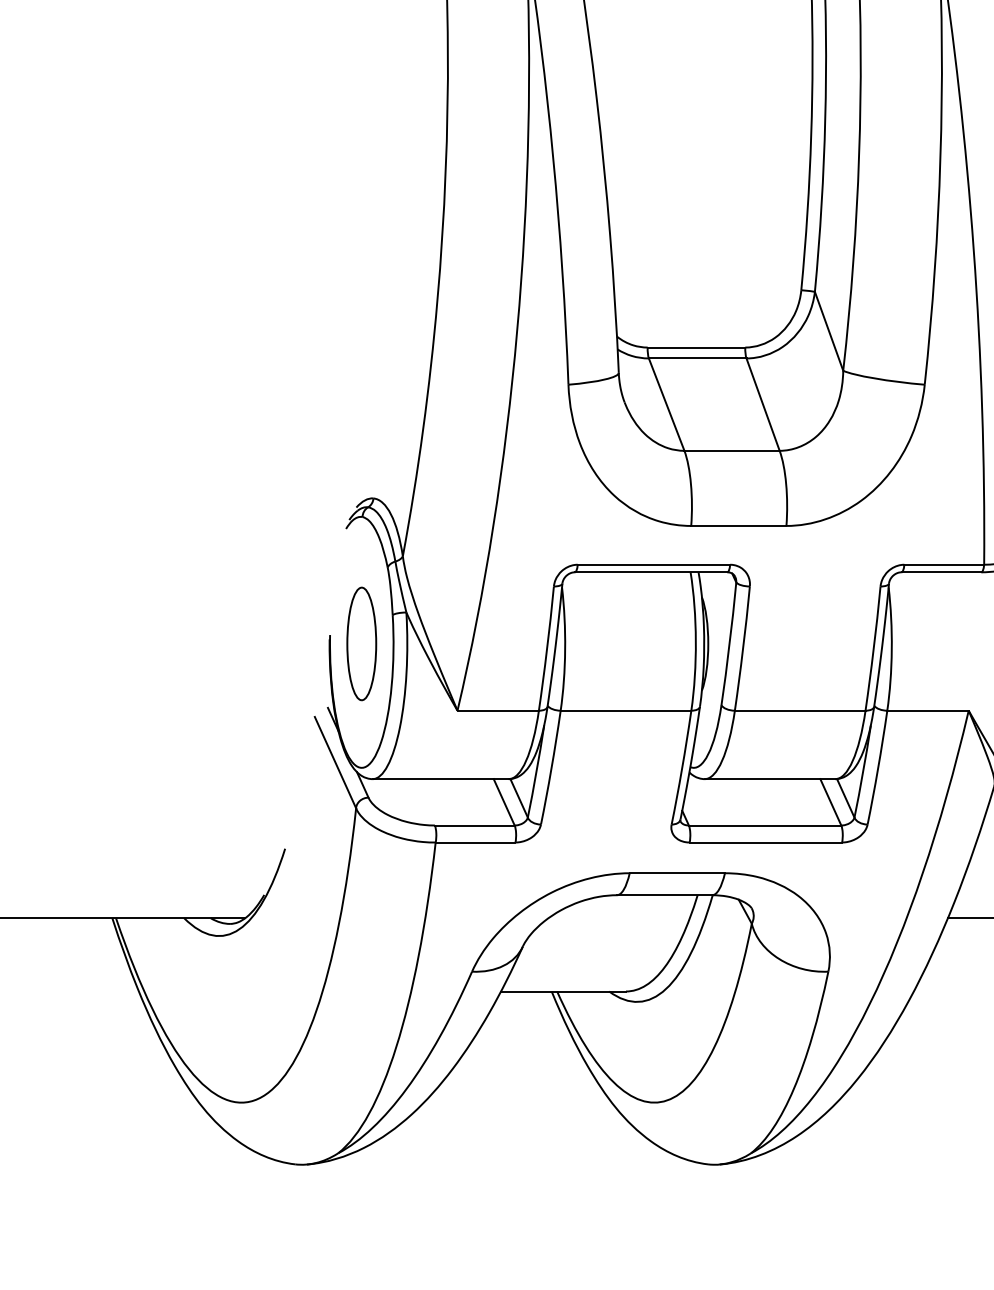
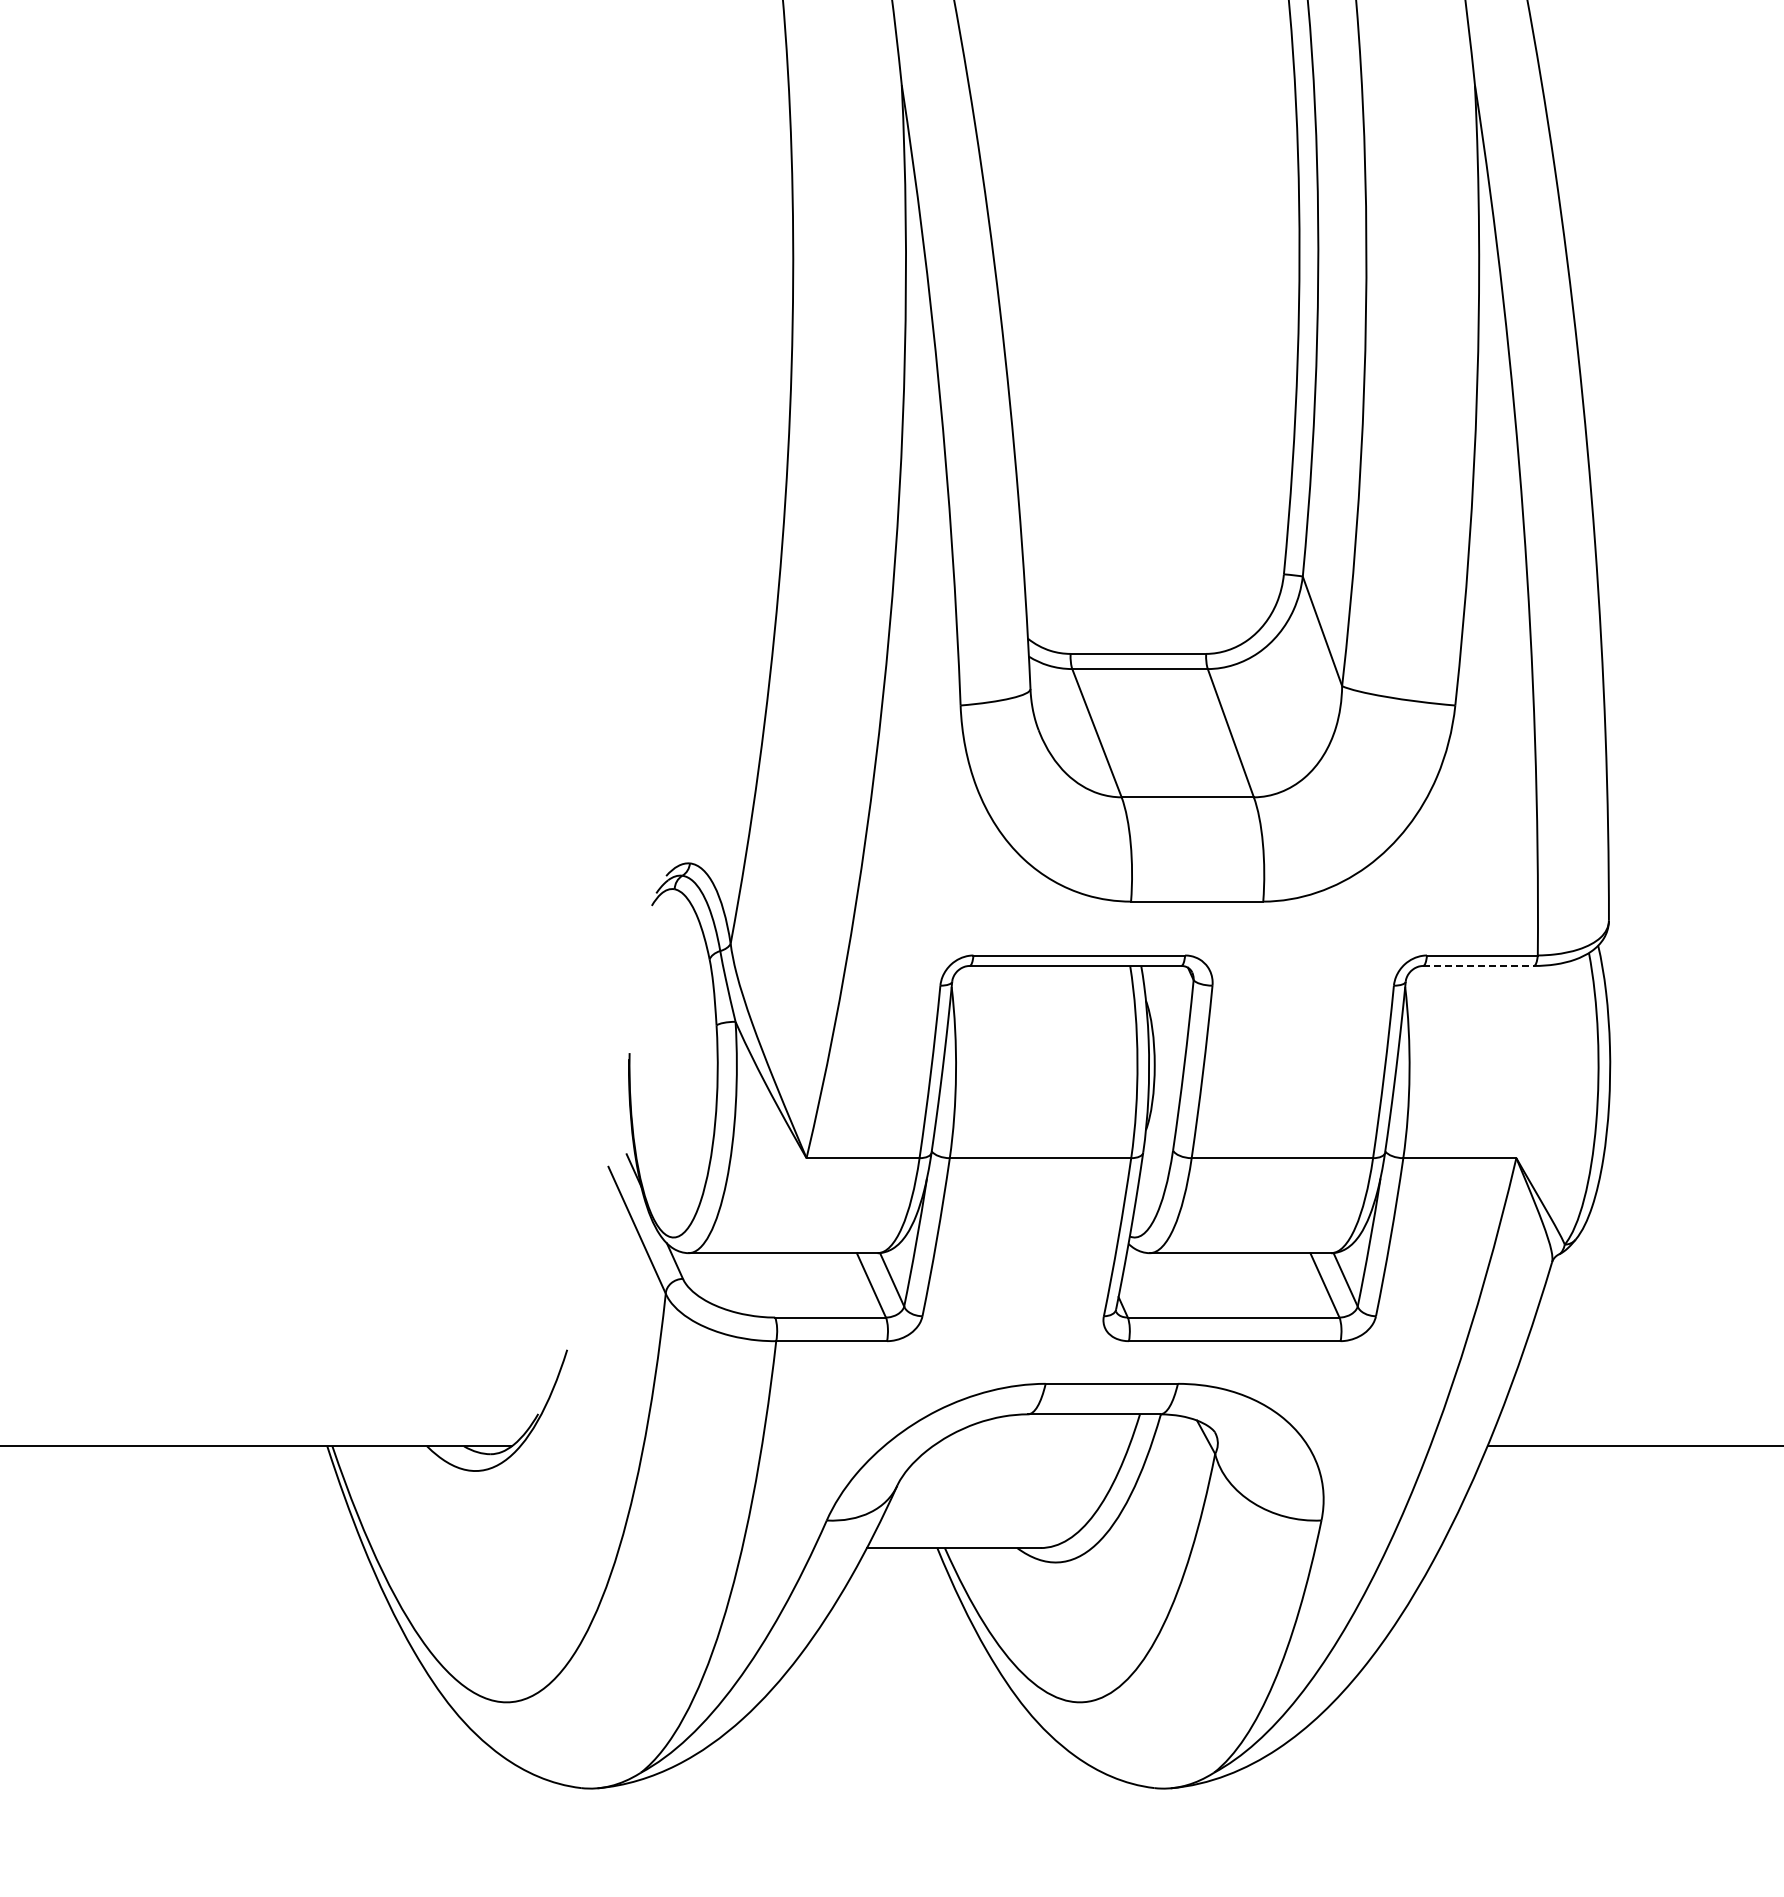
line: (942, 571) -> (1479, 965), solid -> dashed
part: (361, 643) -> (673, 1065), removed

